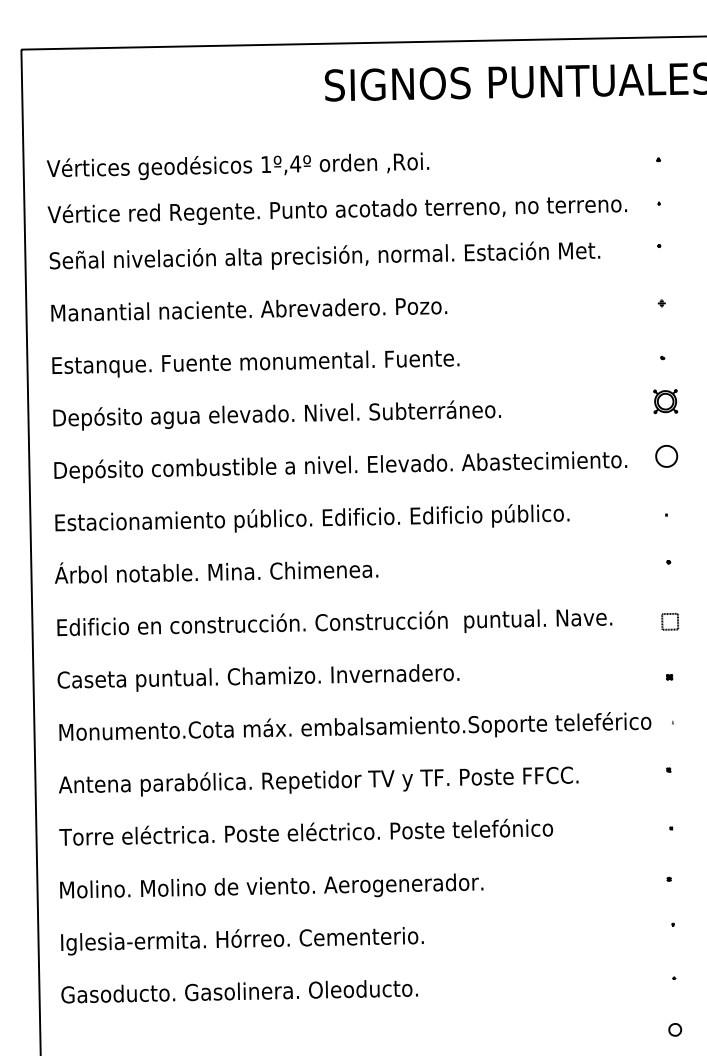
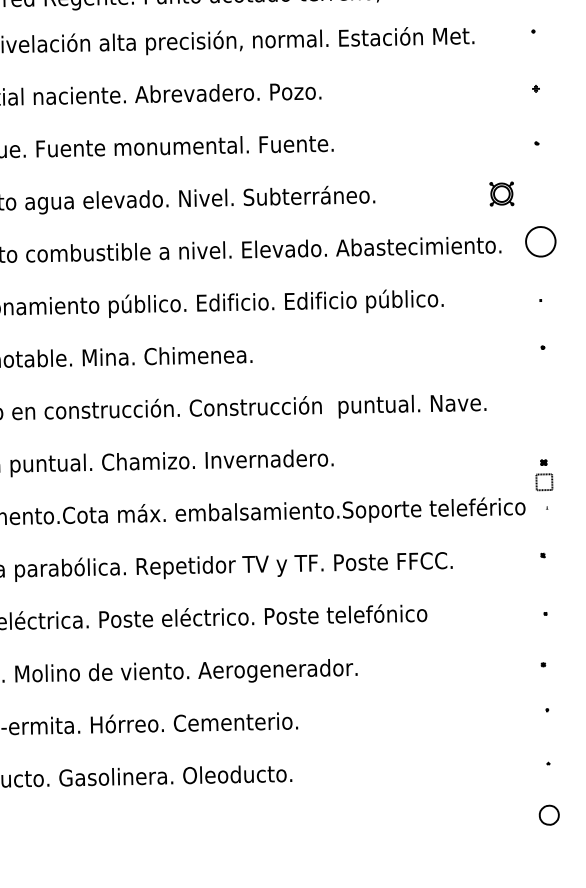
part: (665, 401) -> (501, 193), moved
part: (666, 456) -> (540, 241), size x1.4
part: (670, 621) -> (544, 481), moved
part: (675, 1029) -> (549, 814), size x1.6

